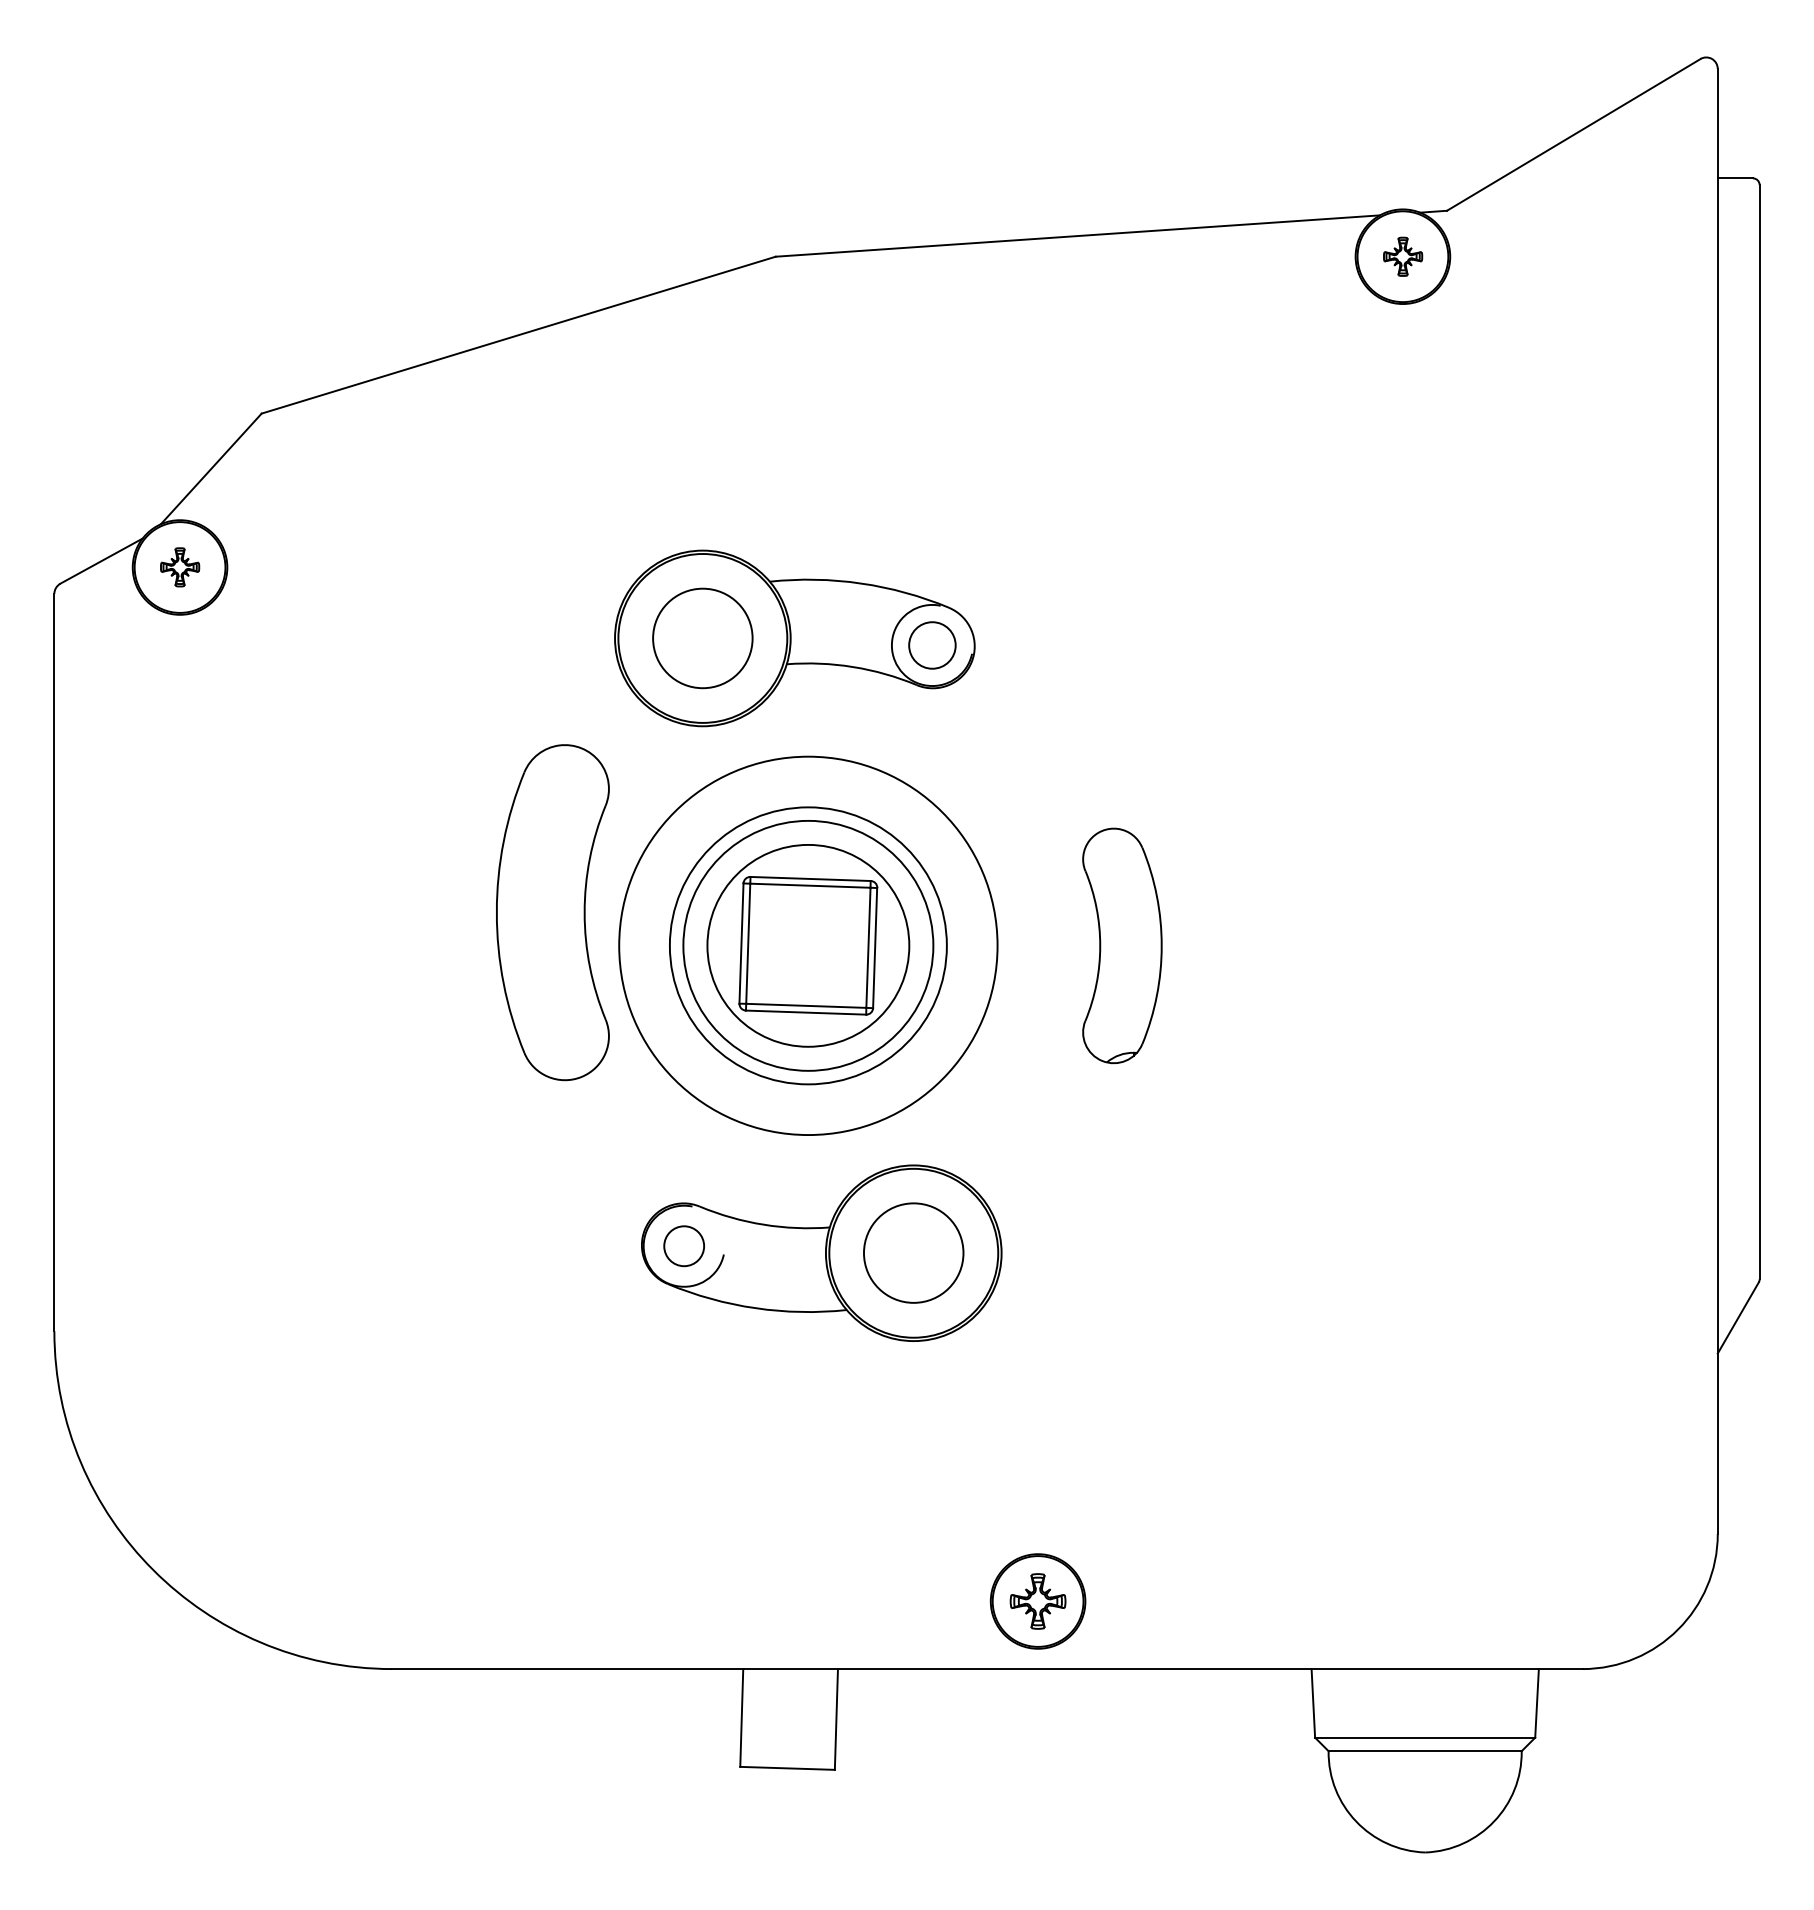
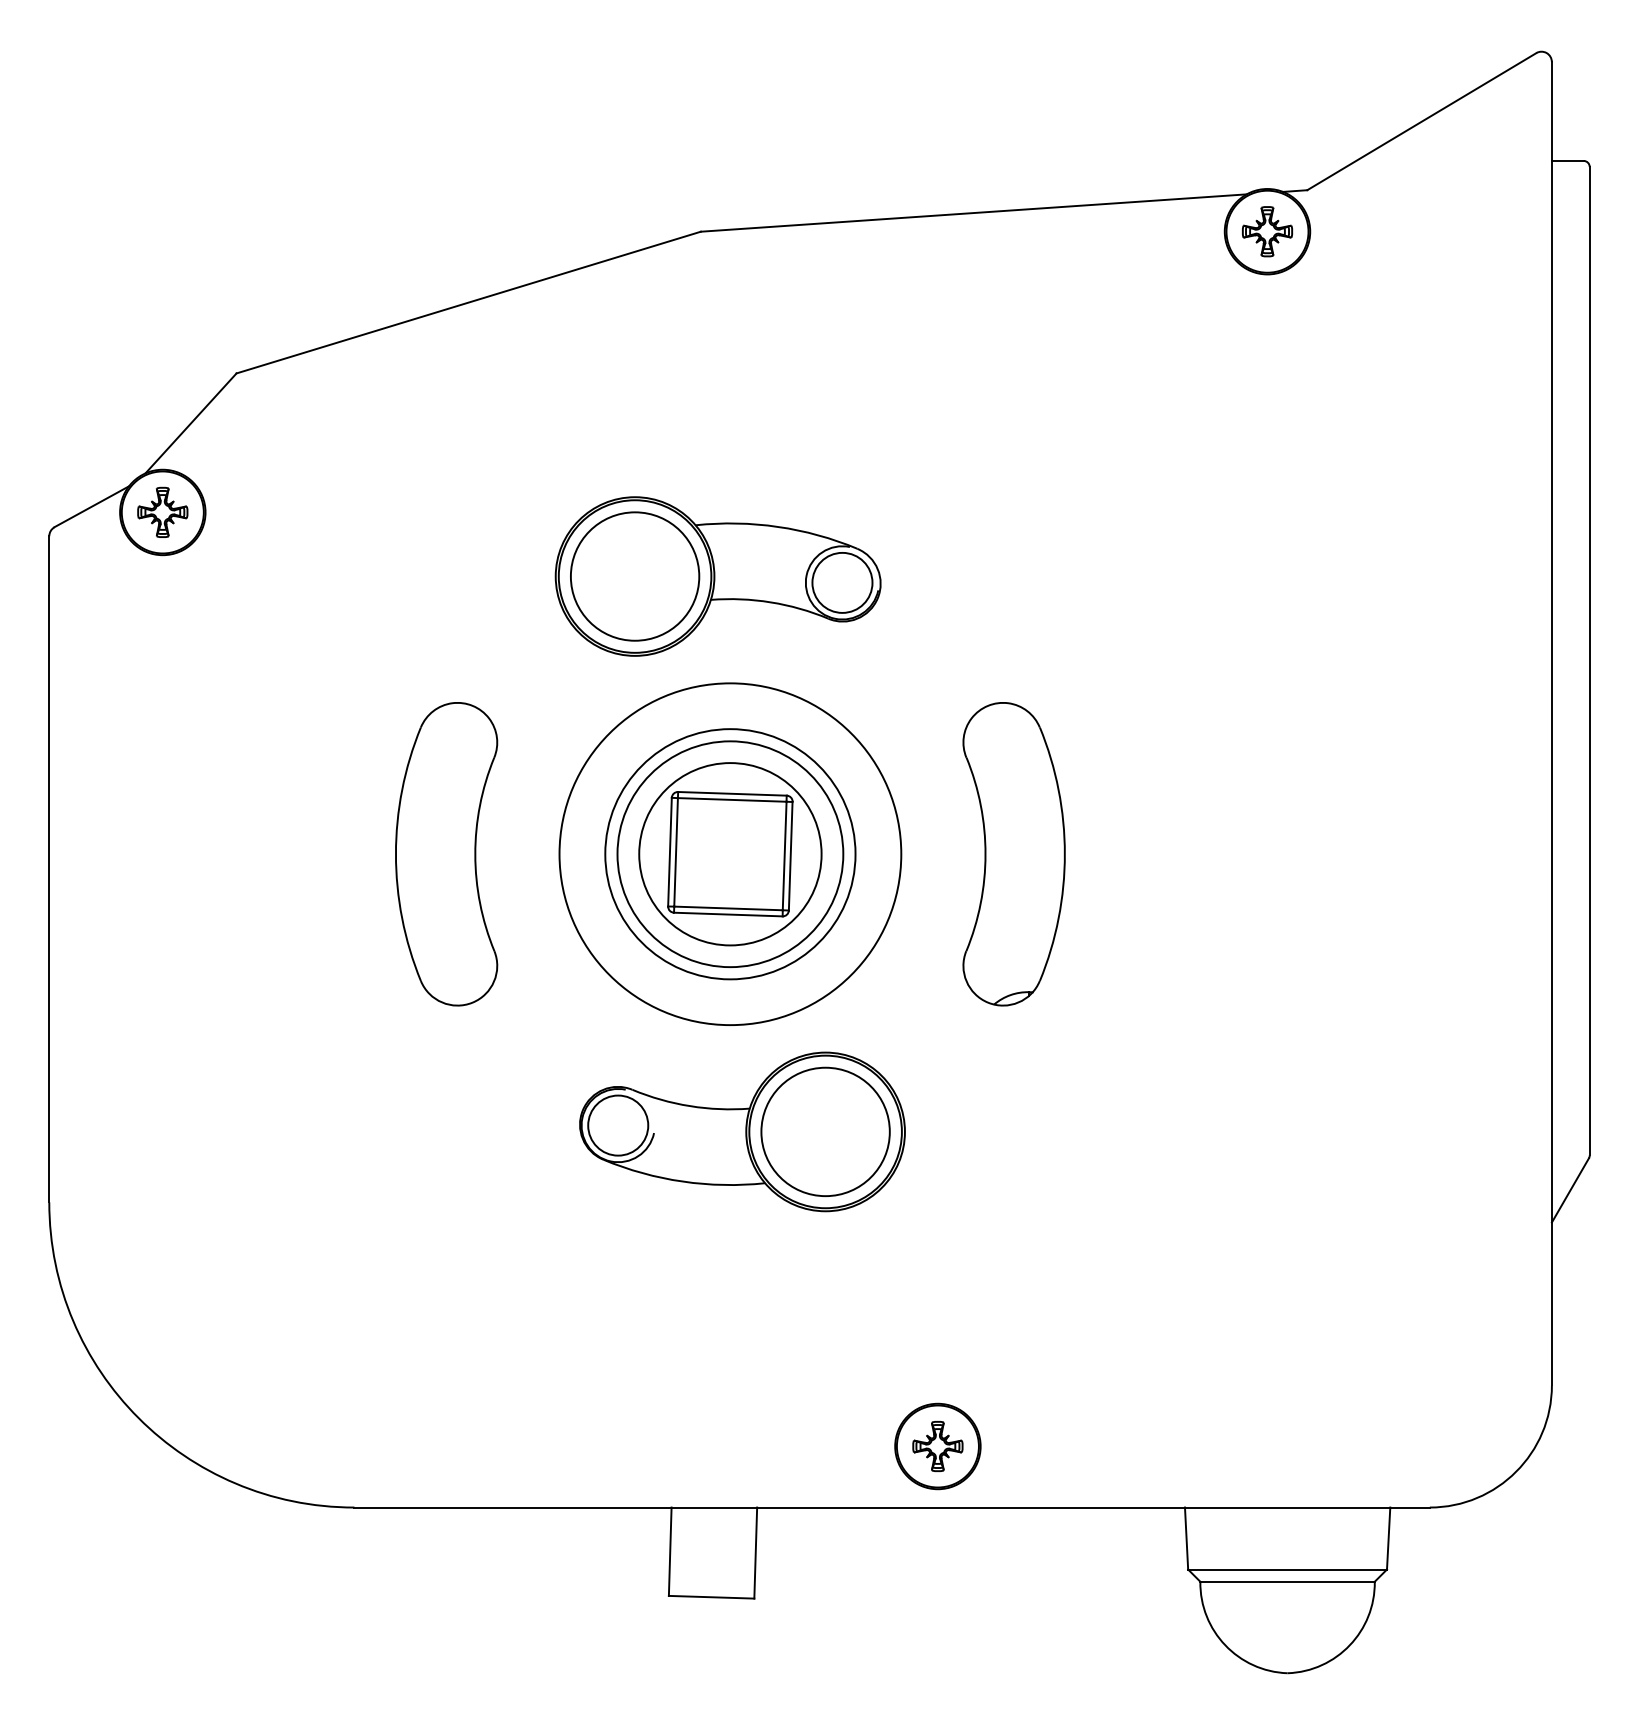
part: (1402, 256) -> (1267, 231), size x1.43
part: (179, 566) -> (162, 511), size x1.43
circle: (702, 638) -> (634, 576), size x1.43
circle: (932, 645) -> (842, 582), size x1.43
part: (552, 912) -> (446, 854), moved
part: (1121, 946) -> (1013, 854), size x1.43
circle: (684, 1246) -> (618, 1125), size x1.67
circle: (913, 1252) -> (825, 1131), size x1.43

